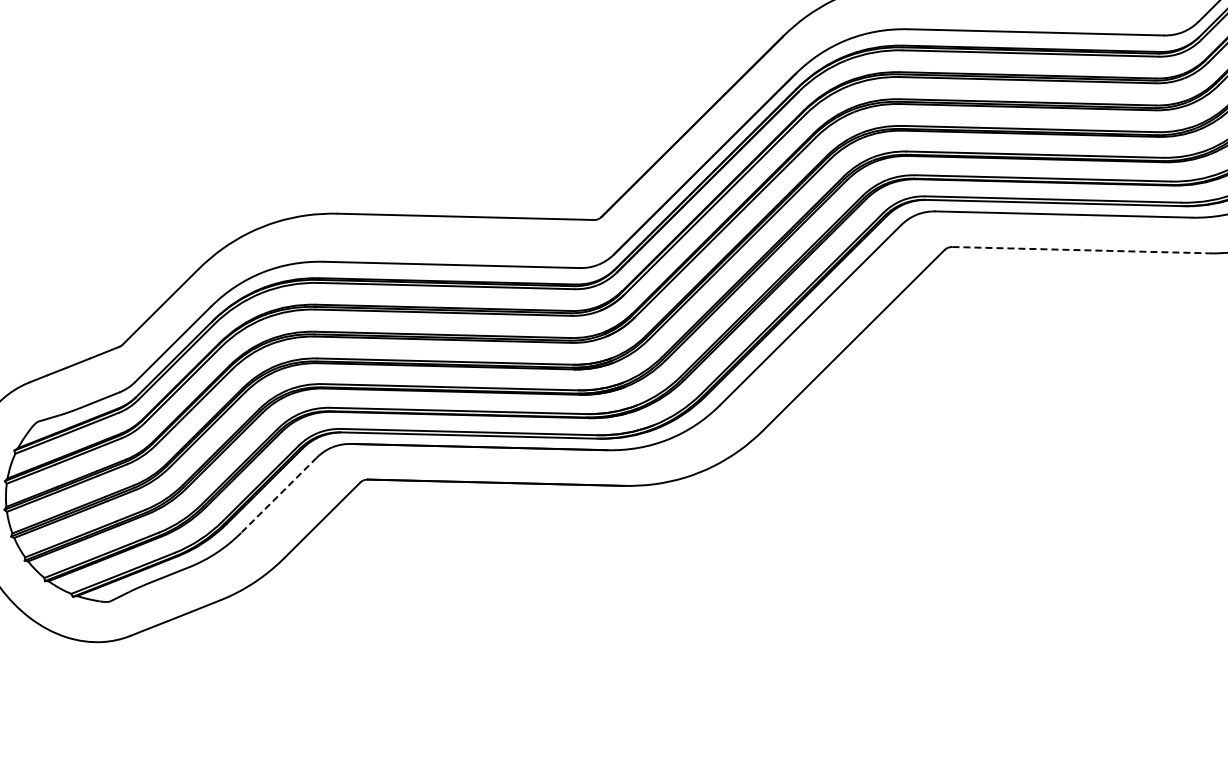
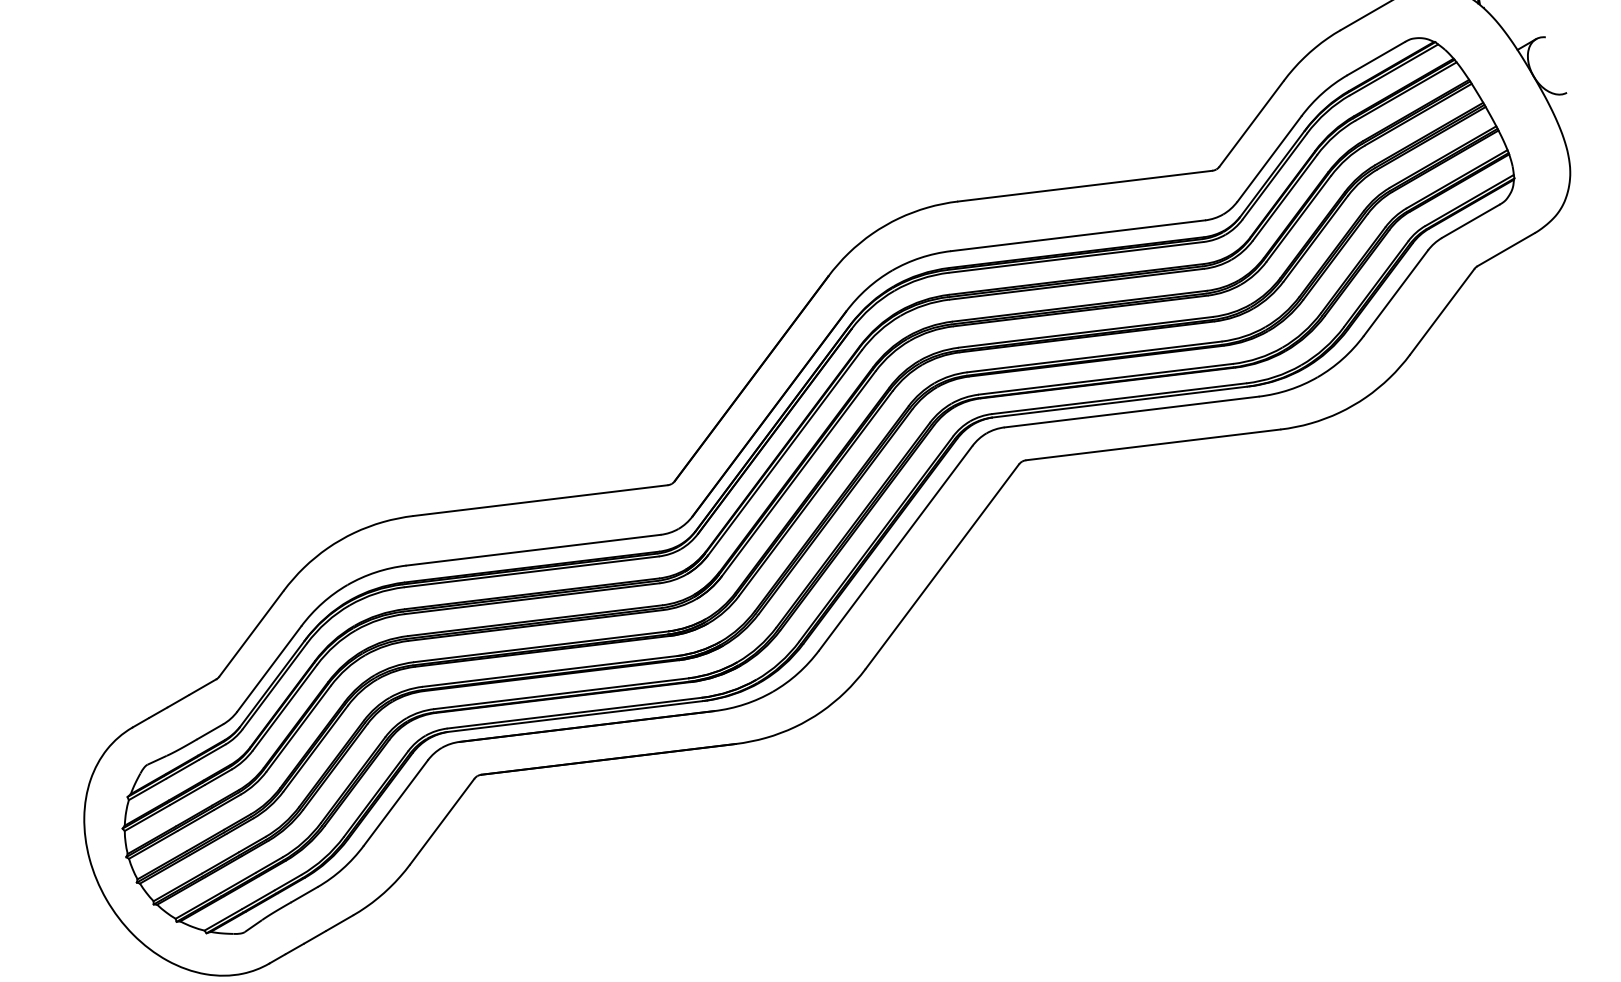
line: (1080, 249) -> (1153, 444), dashed -> solid
line: (278, 495) -> (395, 803), dashed -> solid

